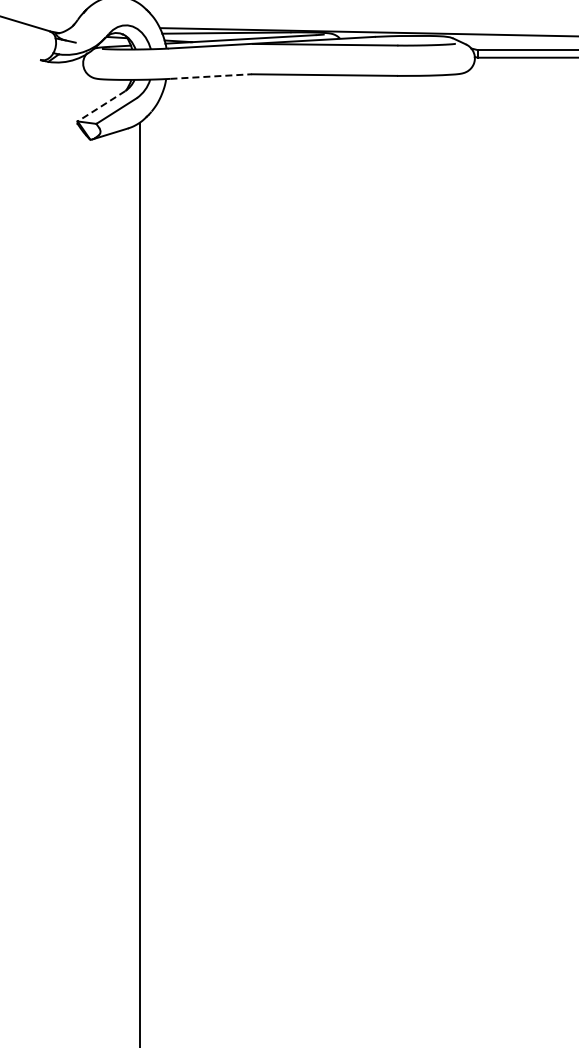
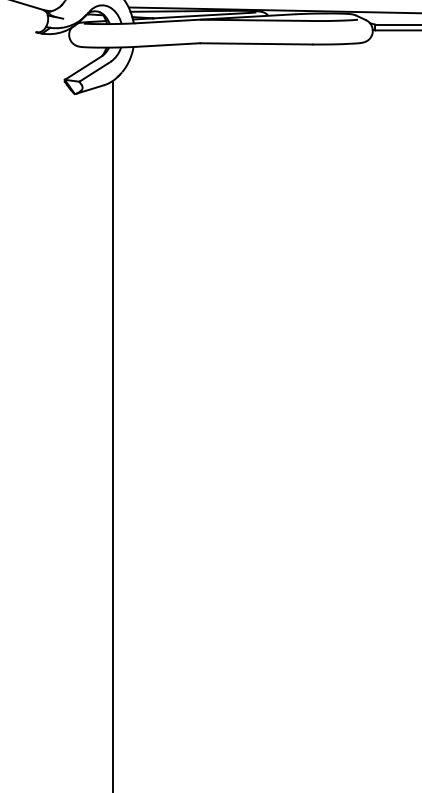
line: (211, 76) -> (168, 44), dashed -> solid
line: (101, 106) -> (83, 68), dashed -> solid

